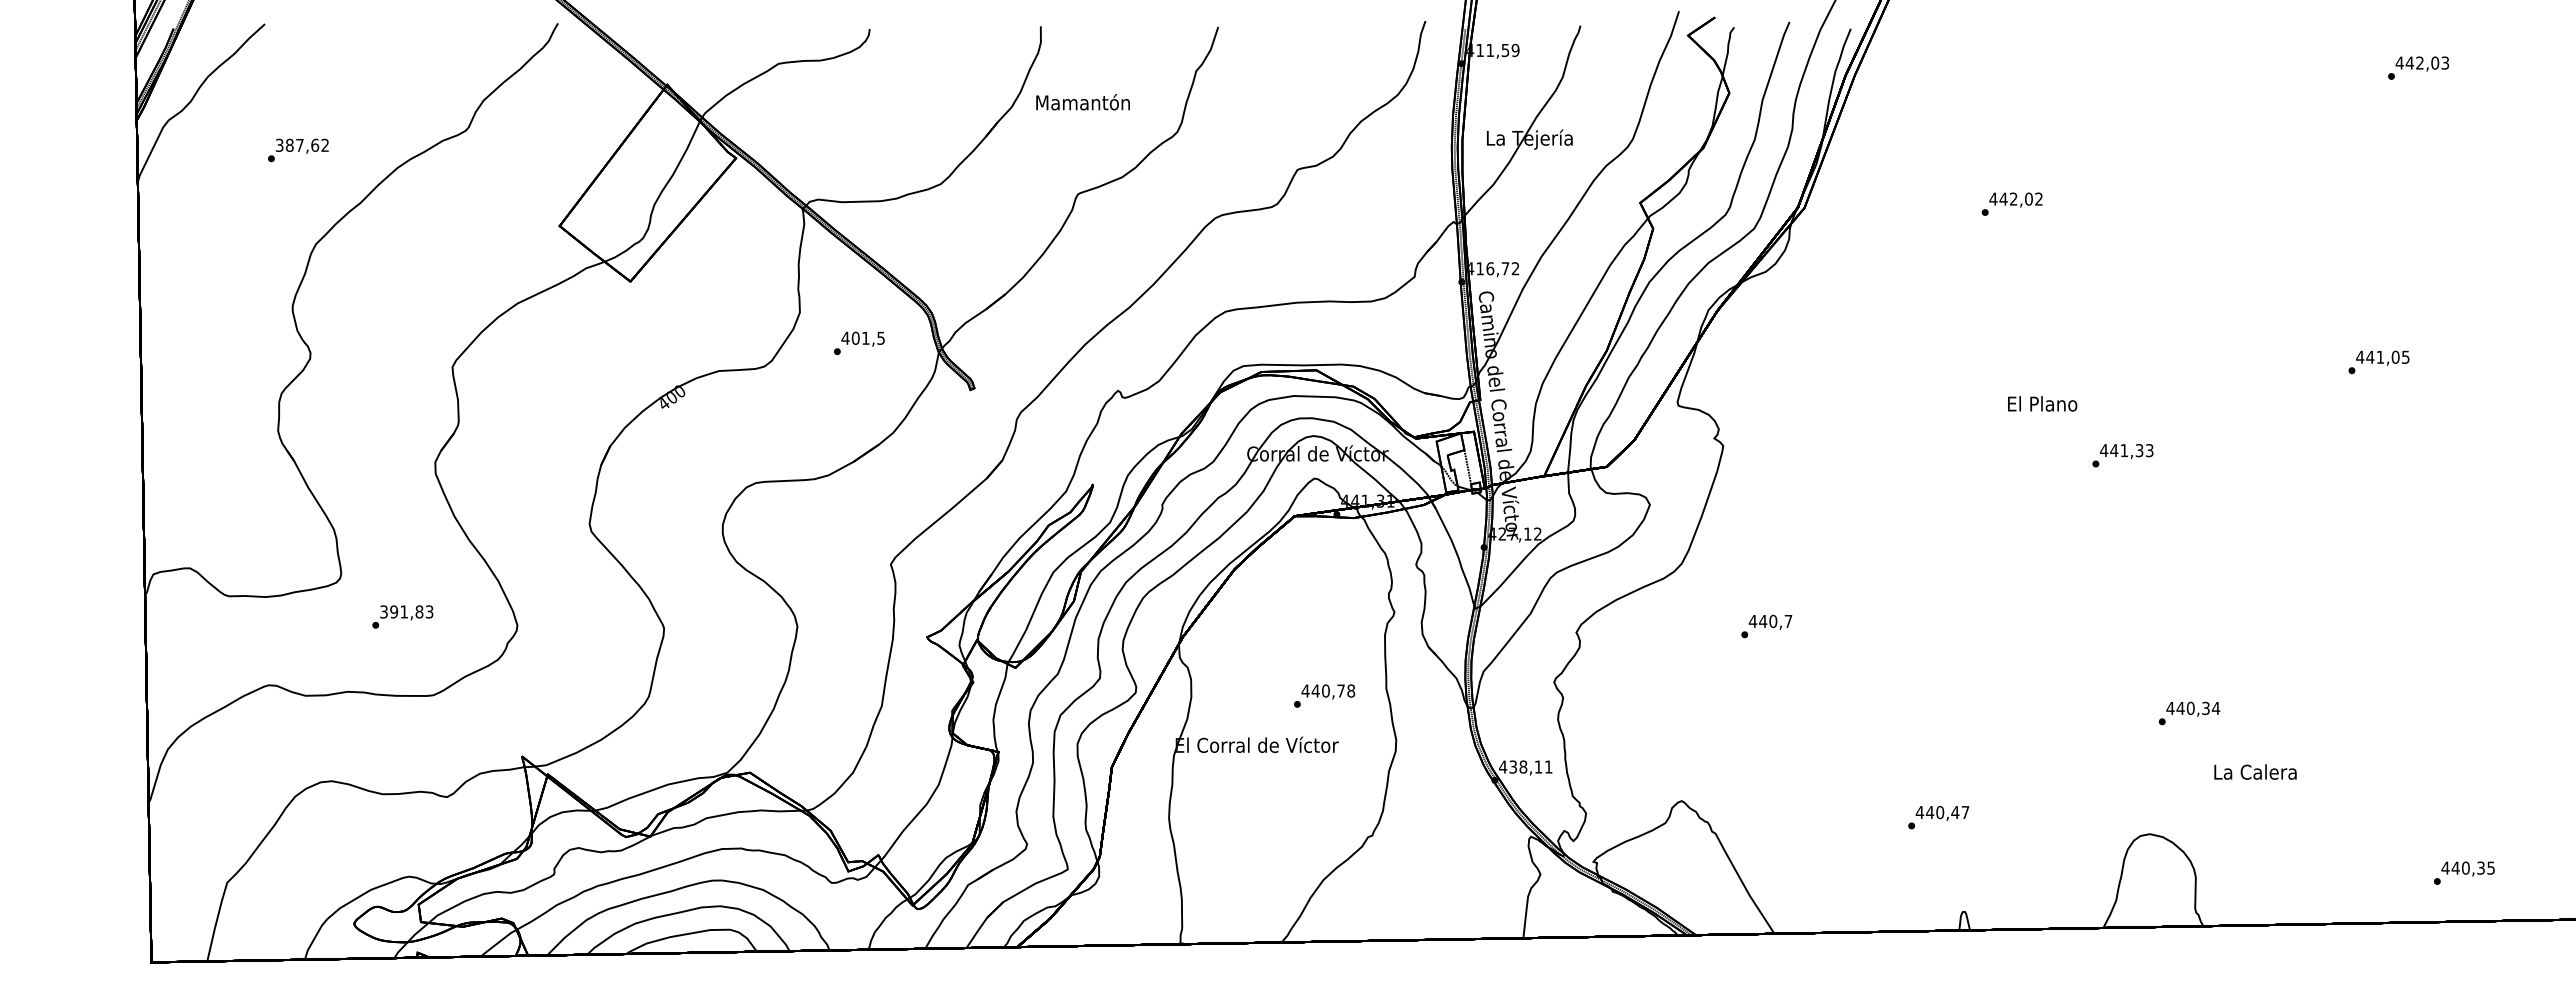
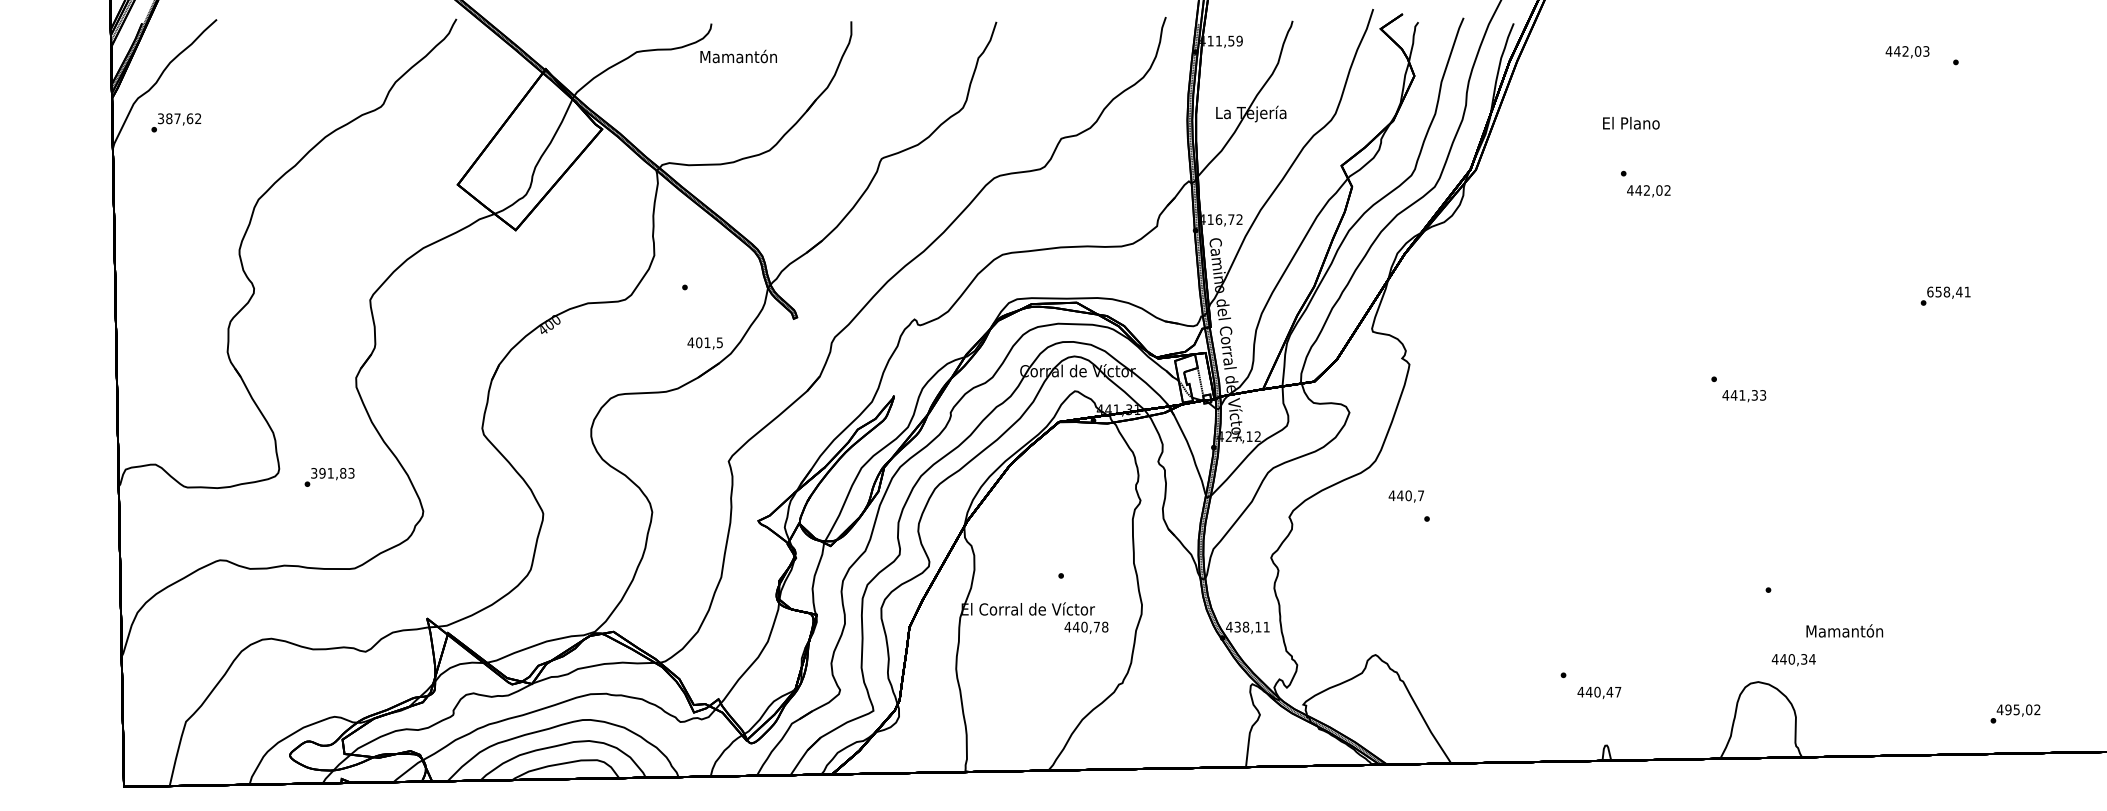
text: (2422, 63) -> (1907, 51), moved
text: (1082, 102) -> (738, 56), moved
text: (298, 150) -> (176, 122), moved
text: (2015, 199) -> (1648, 190), moved
text: (862, 338) -> (704, 342), moved
text: (2382, 356) -> (1948, 291), 441,05 -> 658,41
text: (2042, 403) -> (1631, 122), moved
text: (2126, 451) -> (1744, 396), moved
text: (402, 616) -> (329, 477), moved
text: (1770, 621) -> (1406, 495), moved
text: (1328, 691) -> (1086, 627), moved
text: (2193, 708) -> (1794, 659), moved
text: (2255, 771) -> (1844, 630), La Calera -> Mamantón
text: (1942, 813) -> (1599, 692), moved
text: (2472, 867) -> (2022, 709), 440,35 -> 495,02

